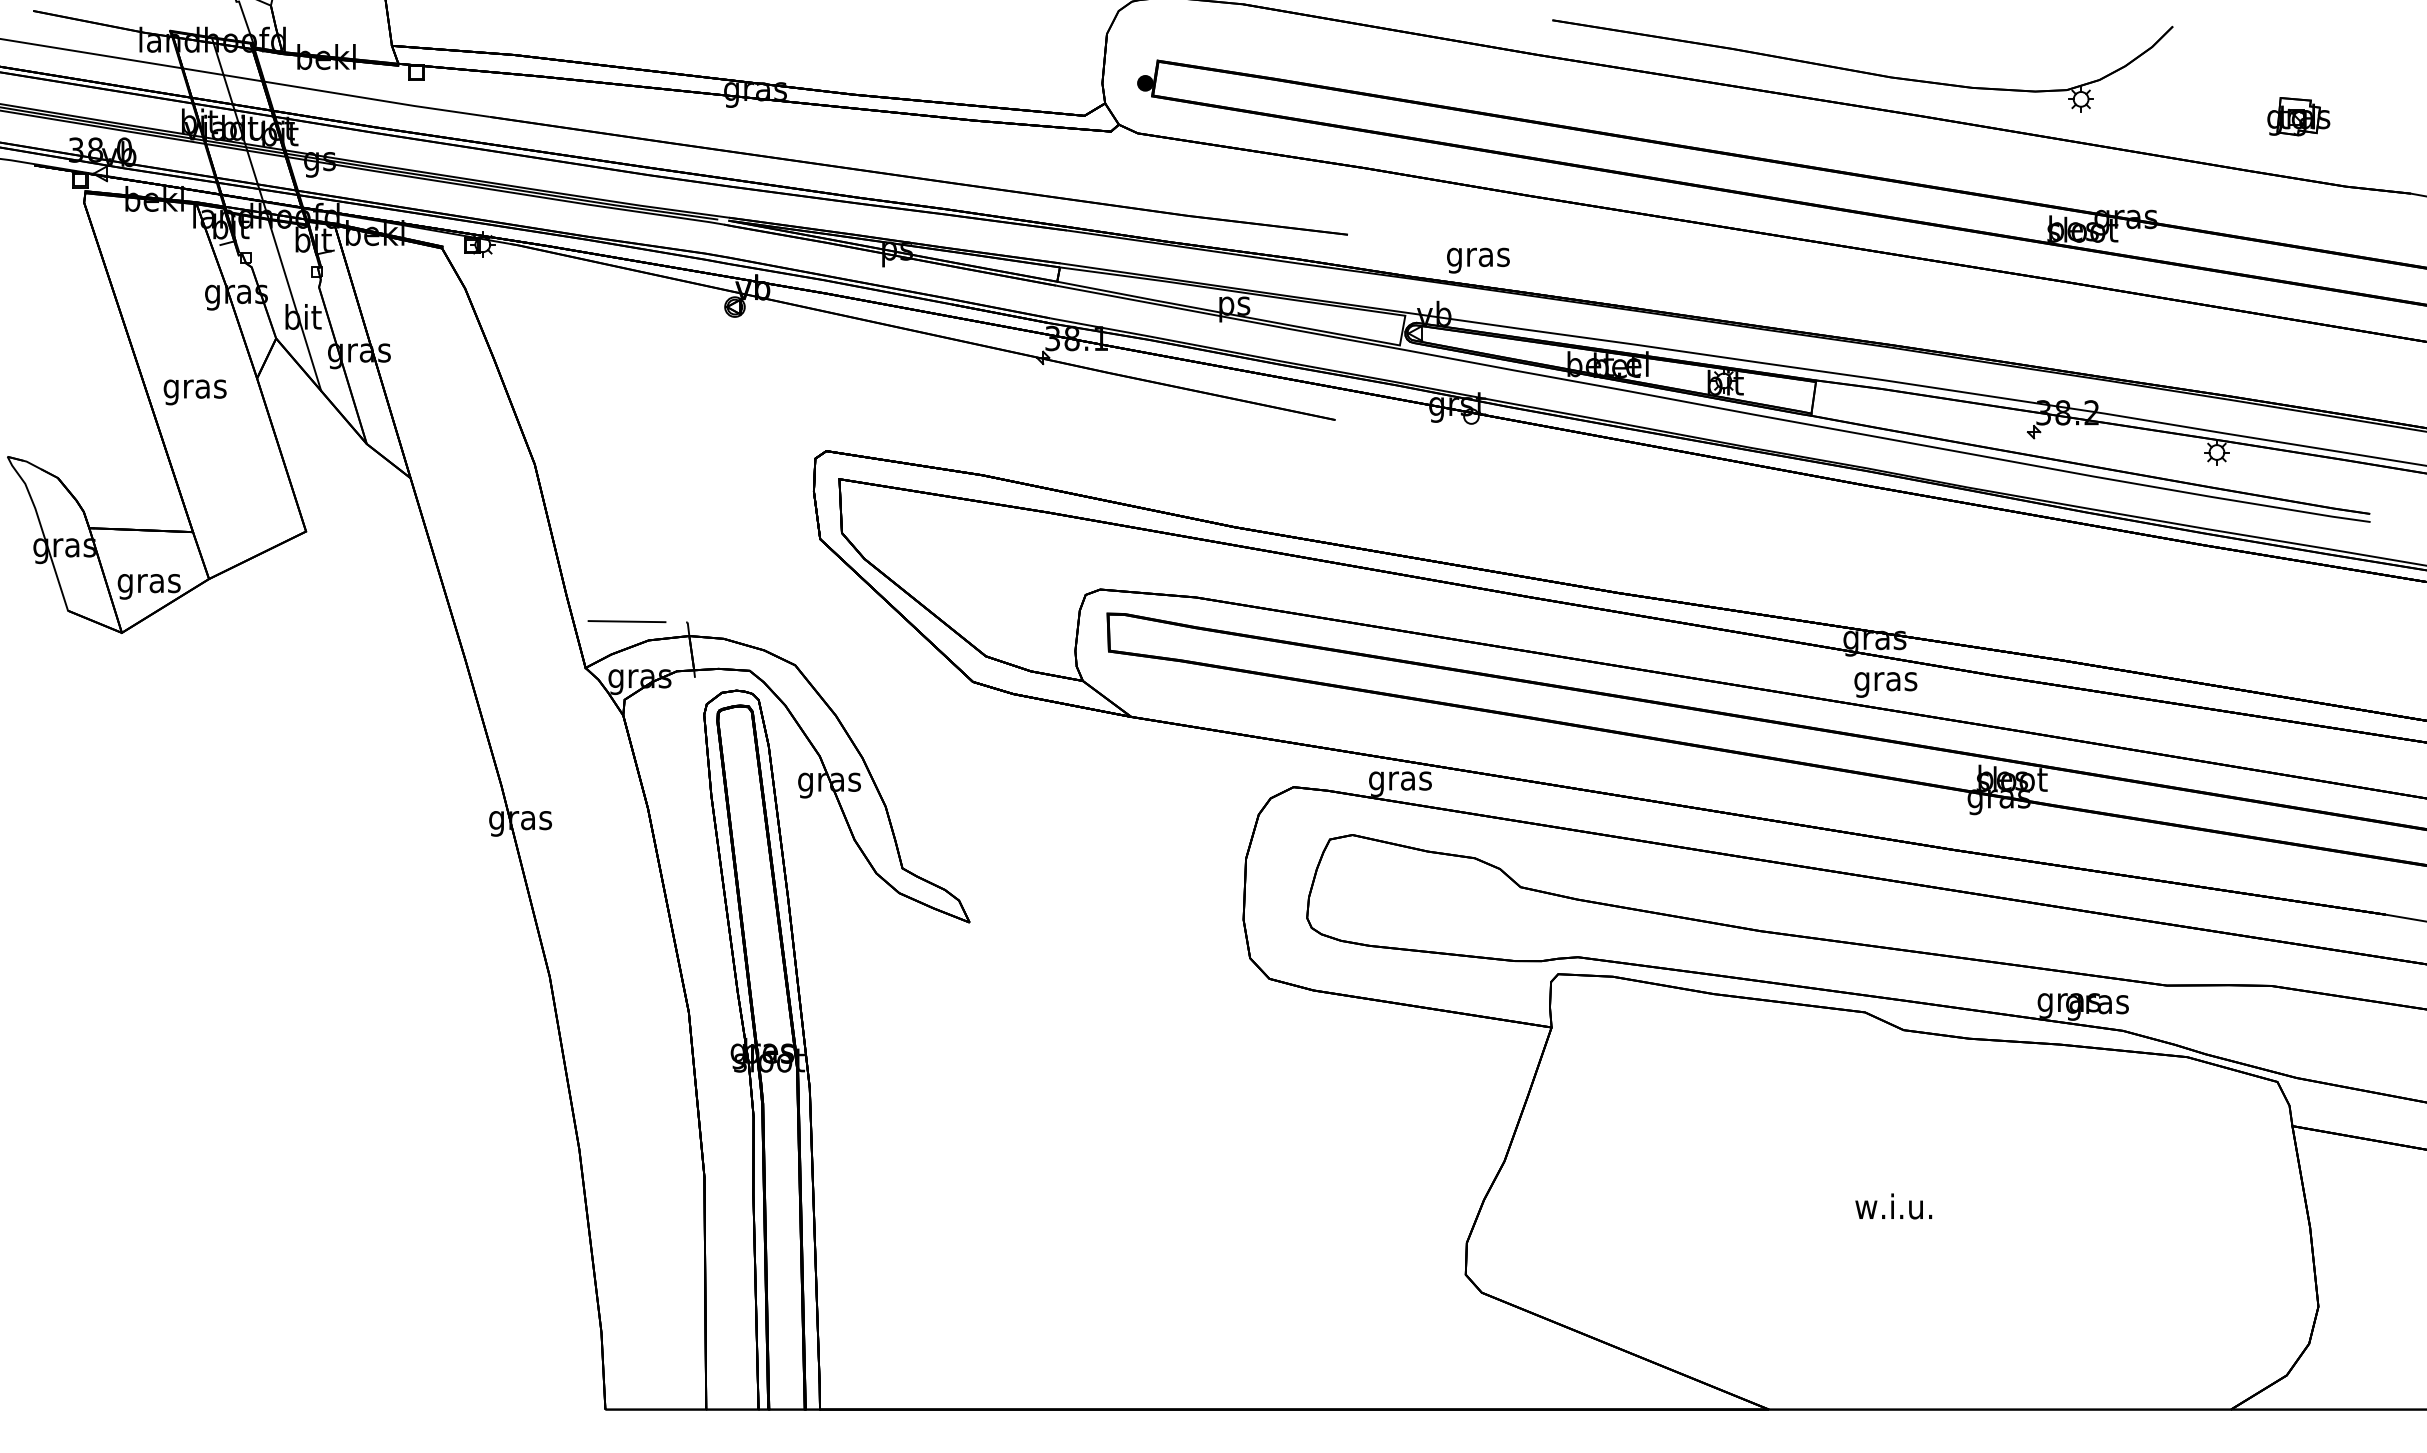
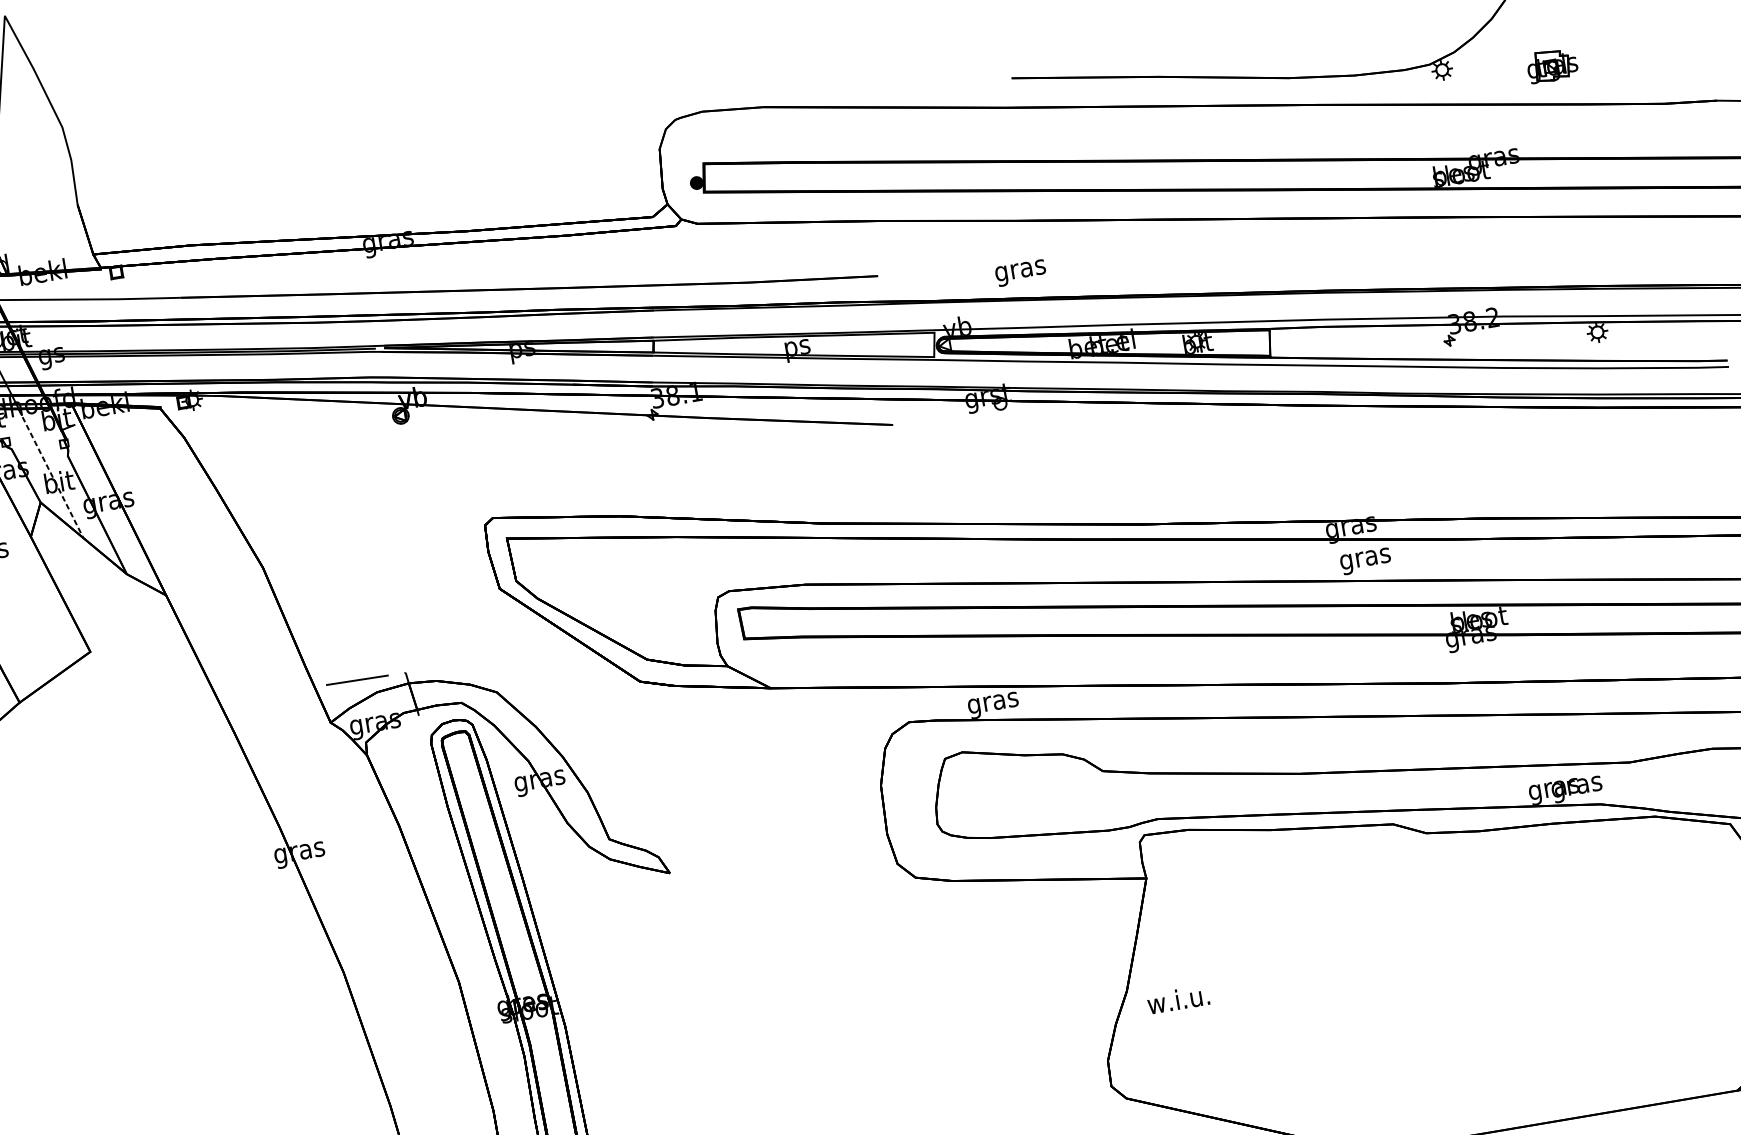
part: (2298, 116) -> (1552, 65), moved
text: (1478, 260) -> (1020, 272), moved
line: (294, 305) -> (50, 473), solid -> dashed
text: (1893, 1206) -> (1178, 999), moved

